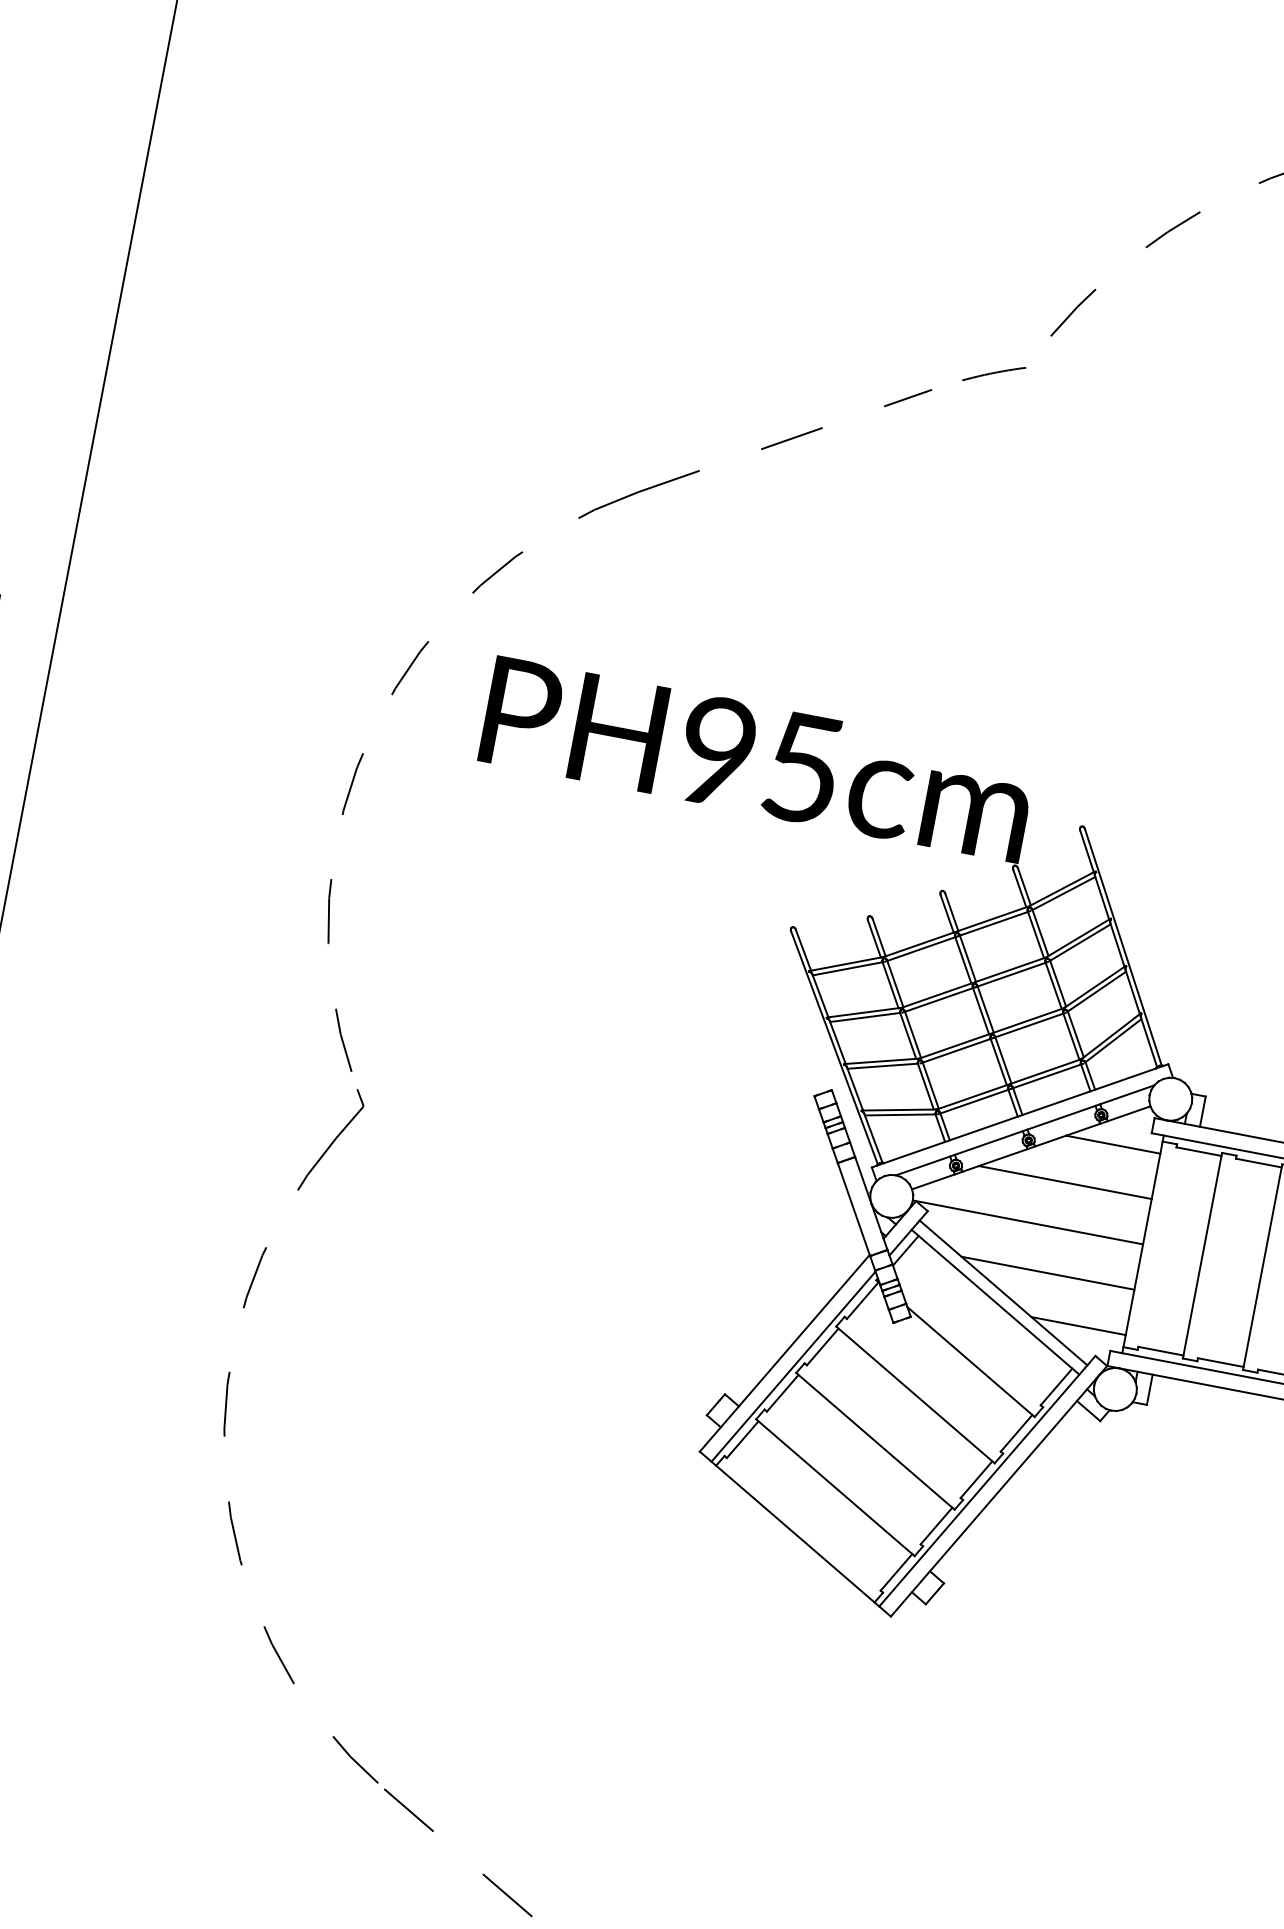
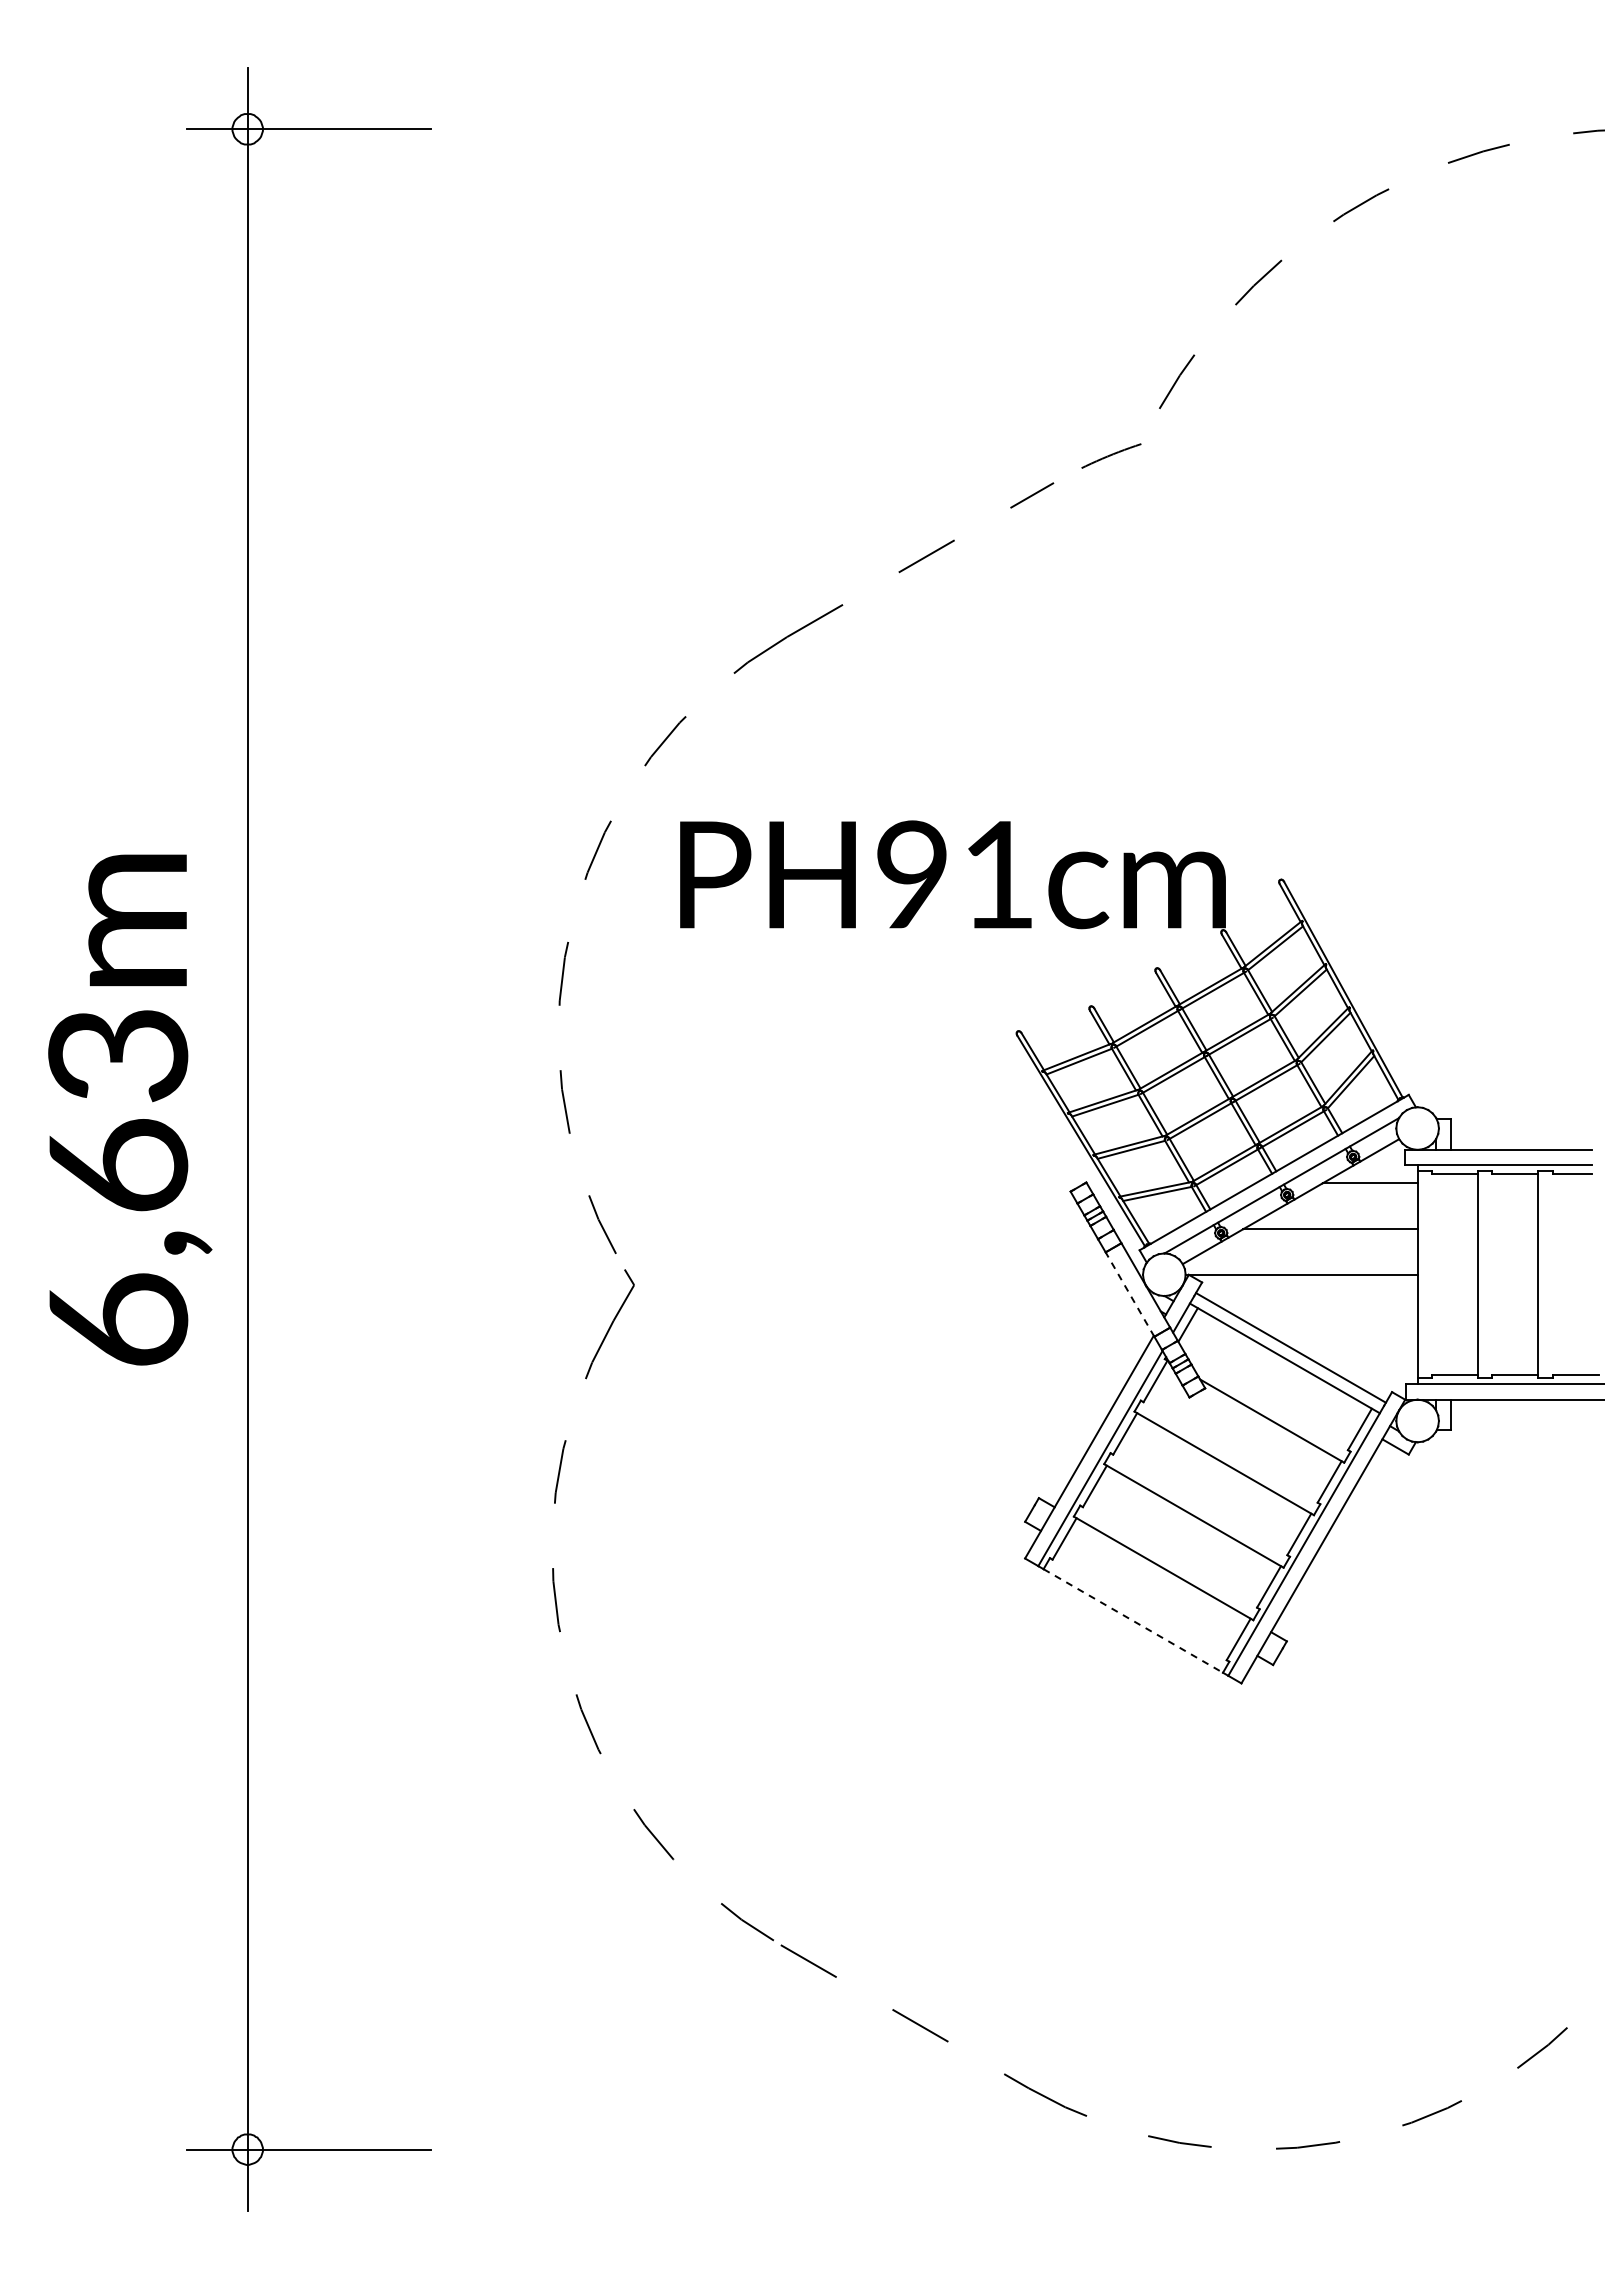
text: (802, 768) -> (998, 875), PH95cm -> PH91cm
line: (854, 1209) -> (1130, 1294), solid -> dashed
line: (1047, 1273) -> (1330, 1320), removed
line: (1077, 1326) -> (1369, 1366), removed
line: (795, 1533) -> (1133, 1620), solid -> dashed

